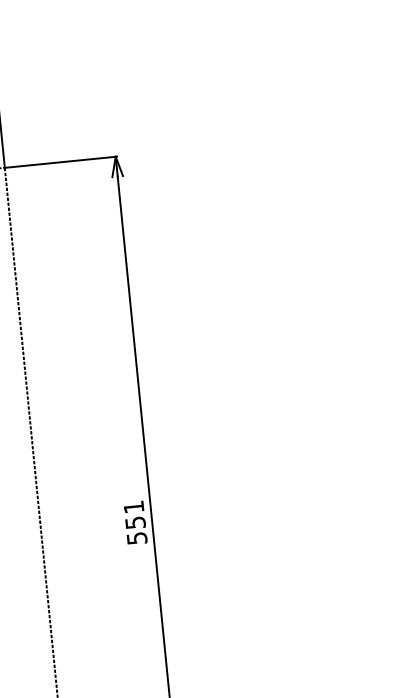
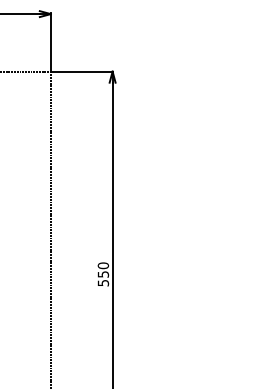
text: (134, 506) -> (103, 265), 551 -> 550

